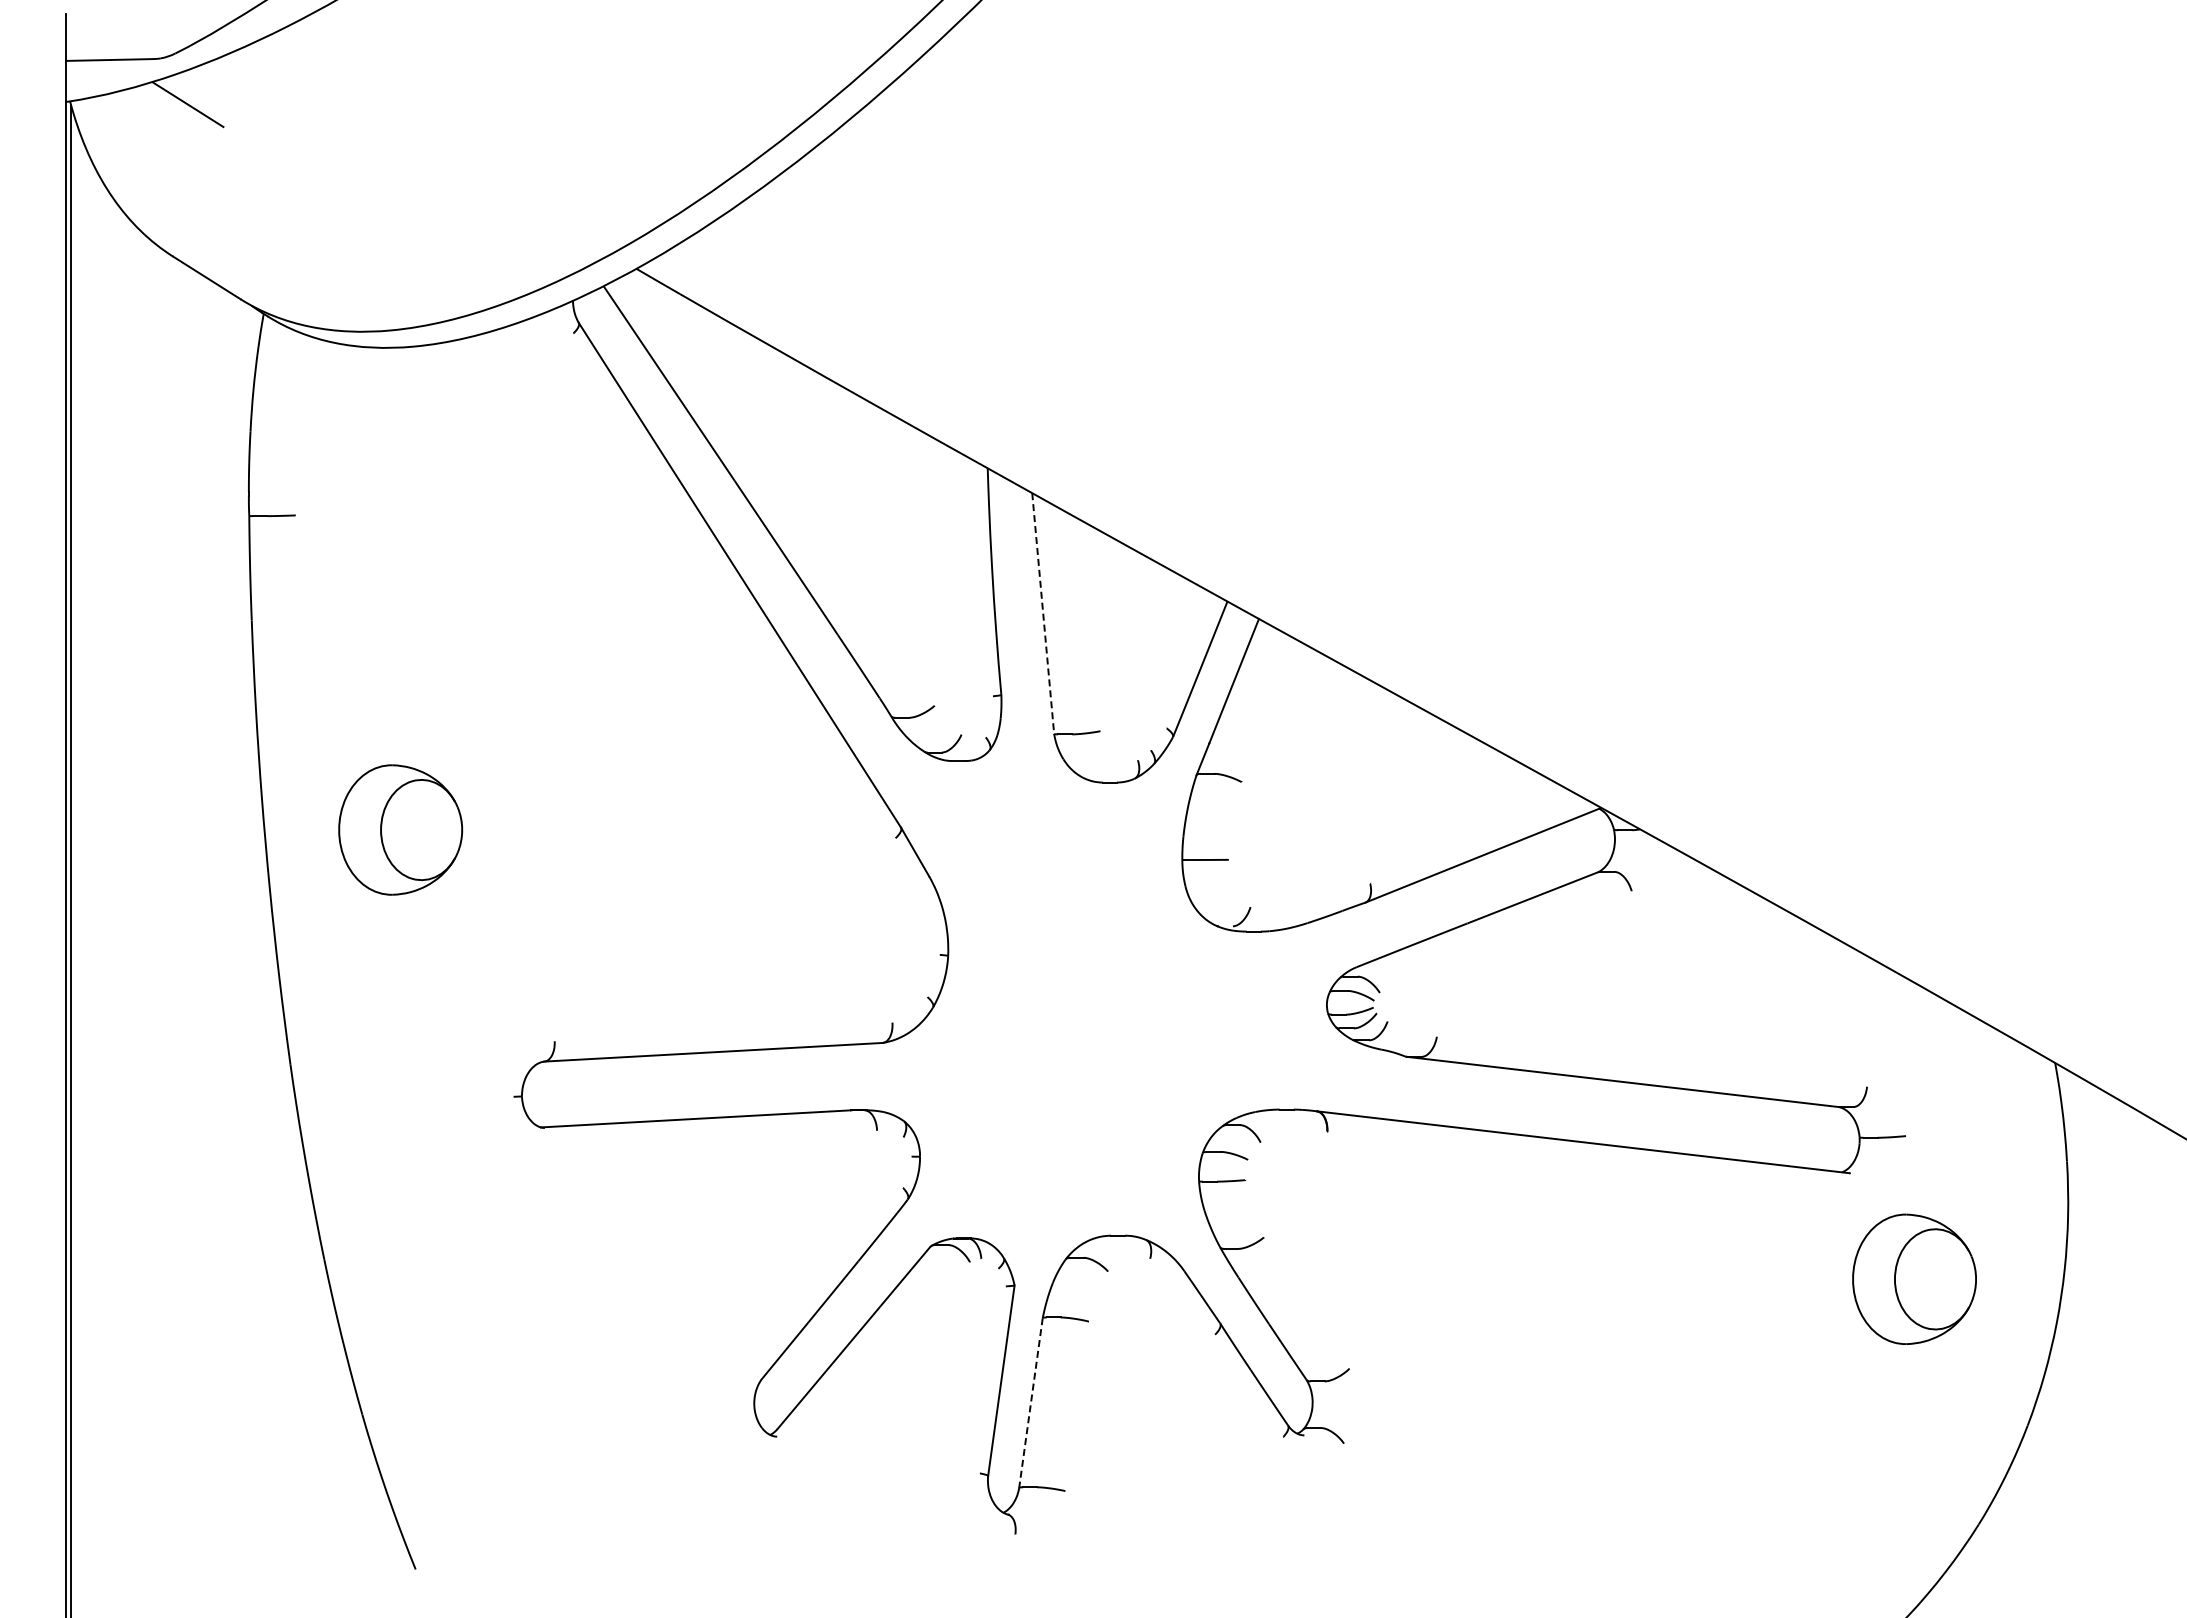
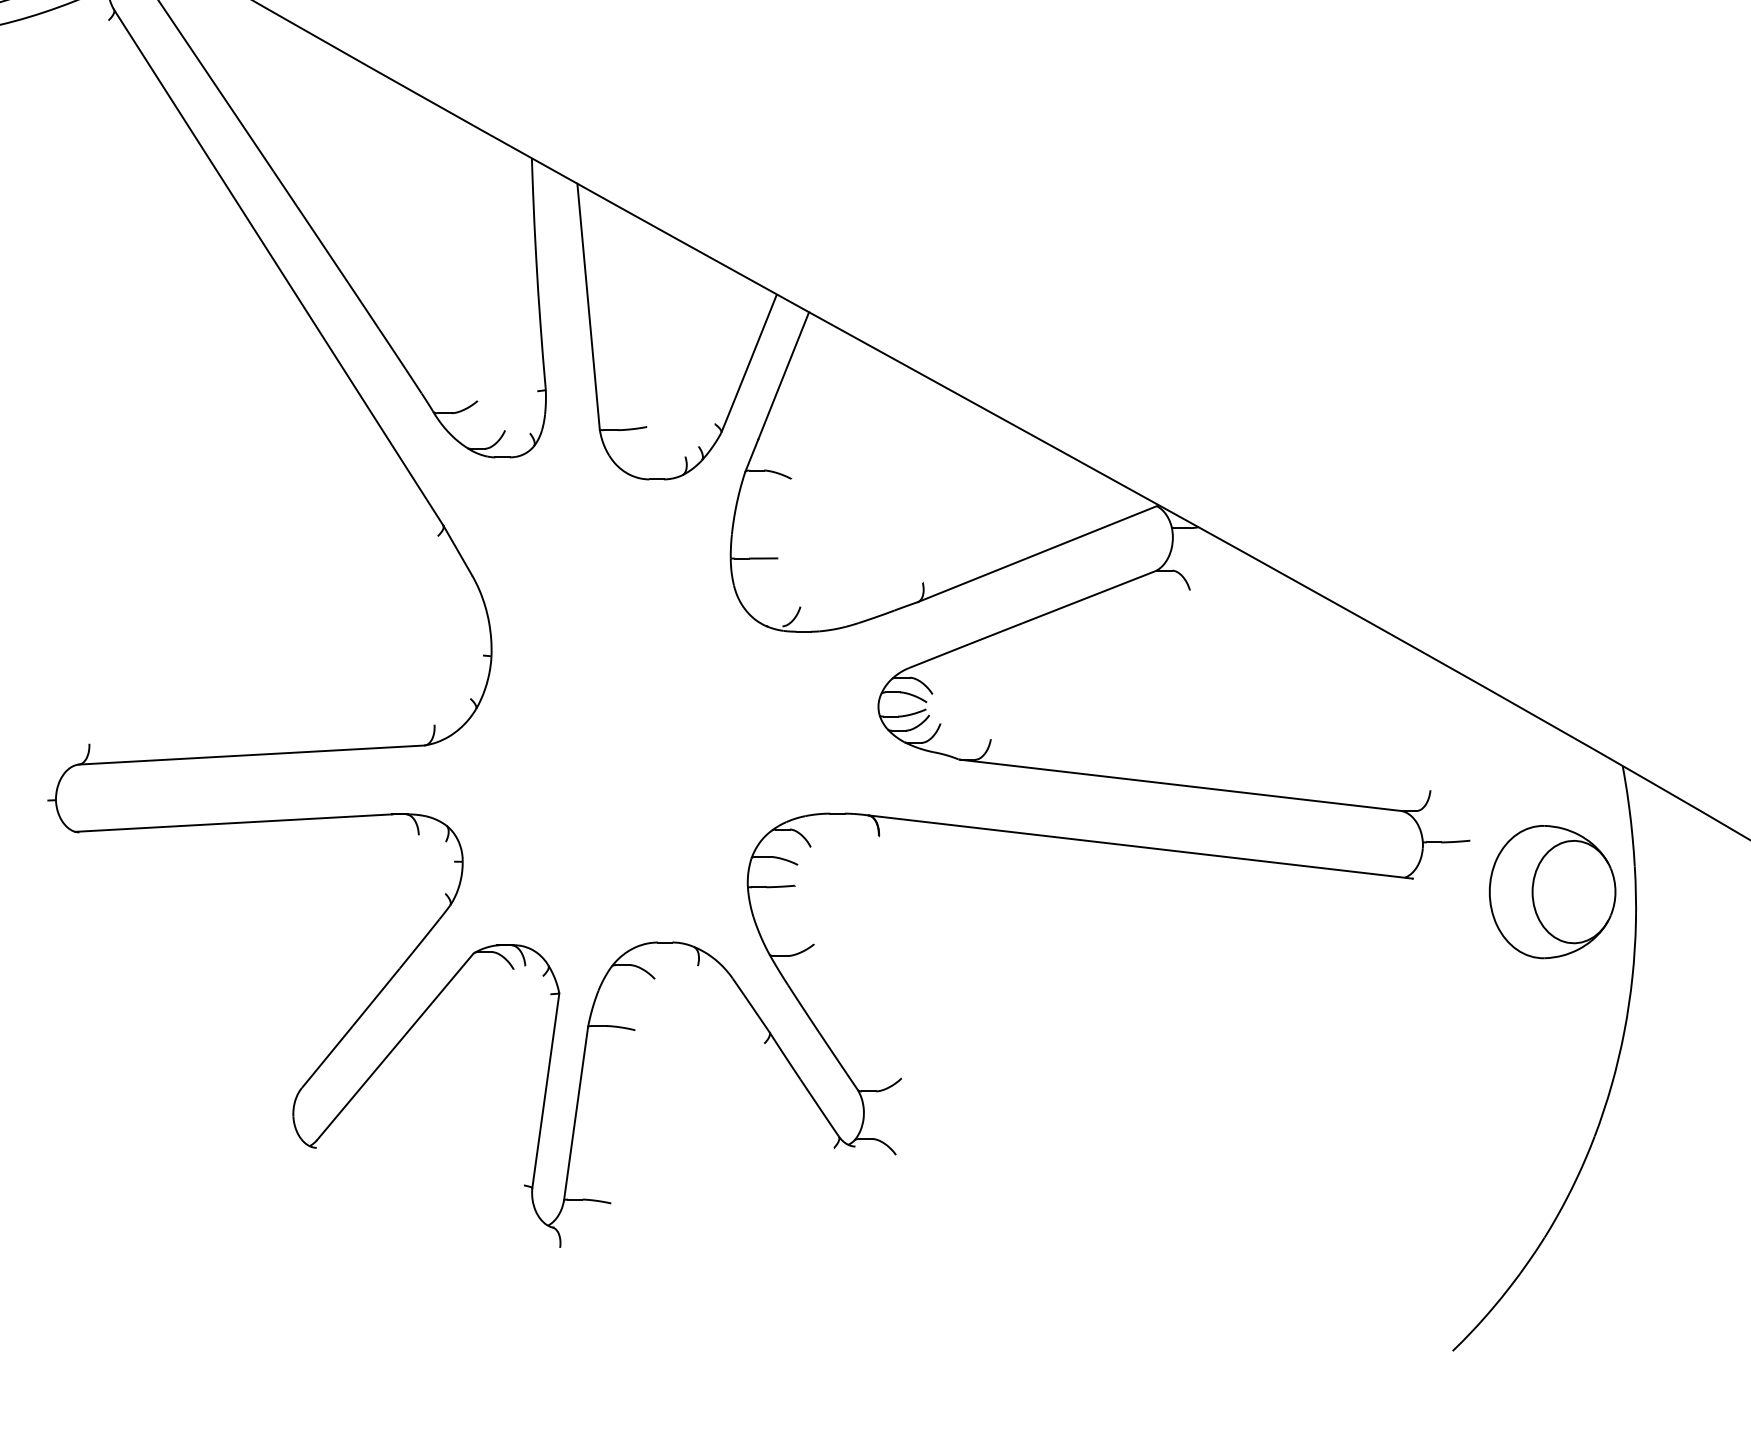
line: (1043, 613) -> (588, 306), dashed -> solid
part: (1914, 1278) -> (1552, 891), moved
line: (1030, 1403) -> (575, 1113), dashed -> solid

